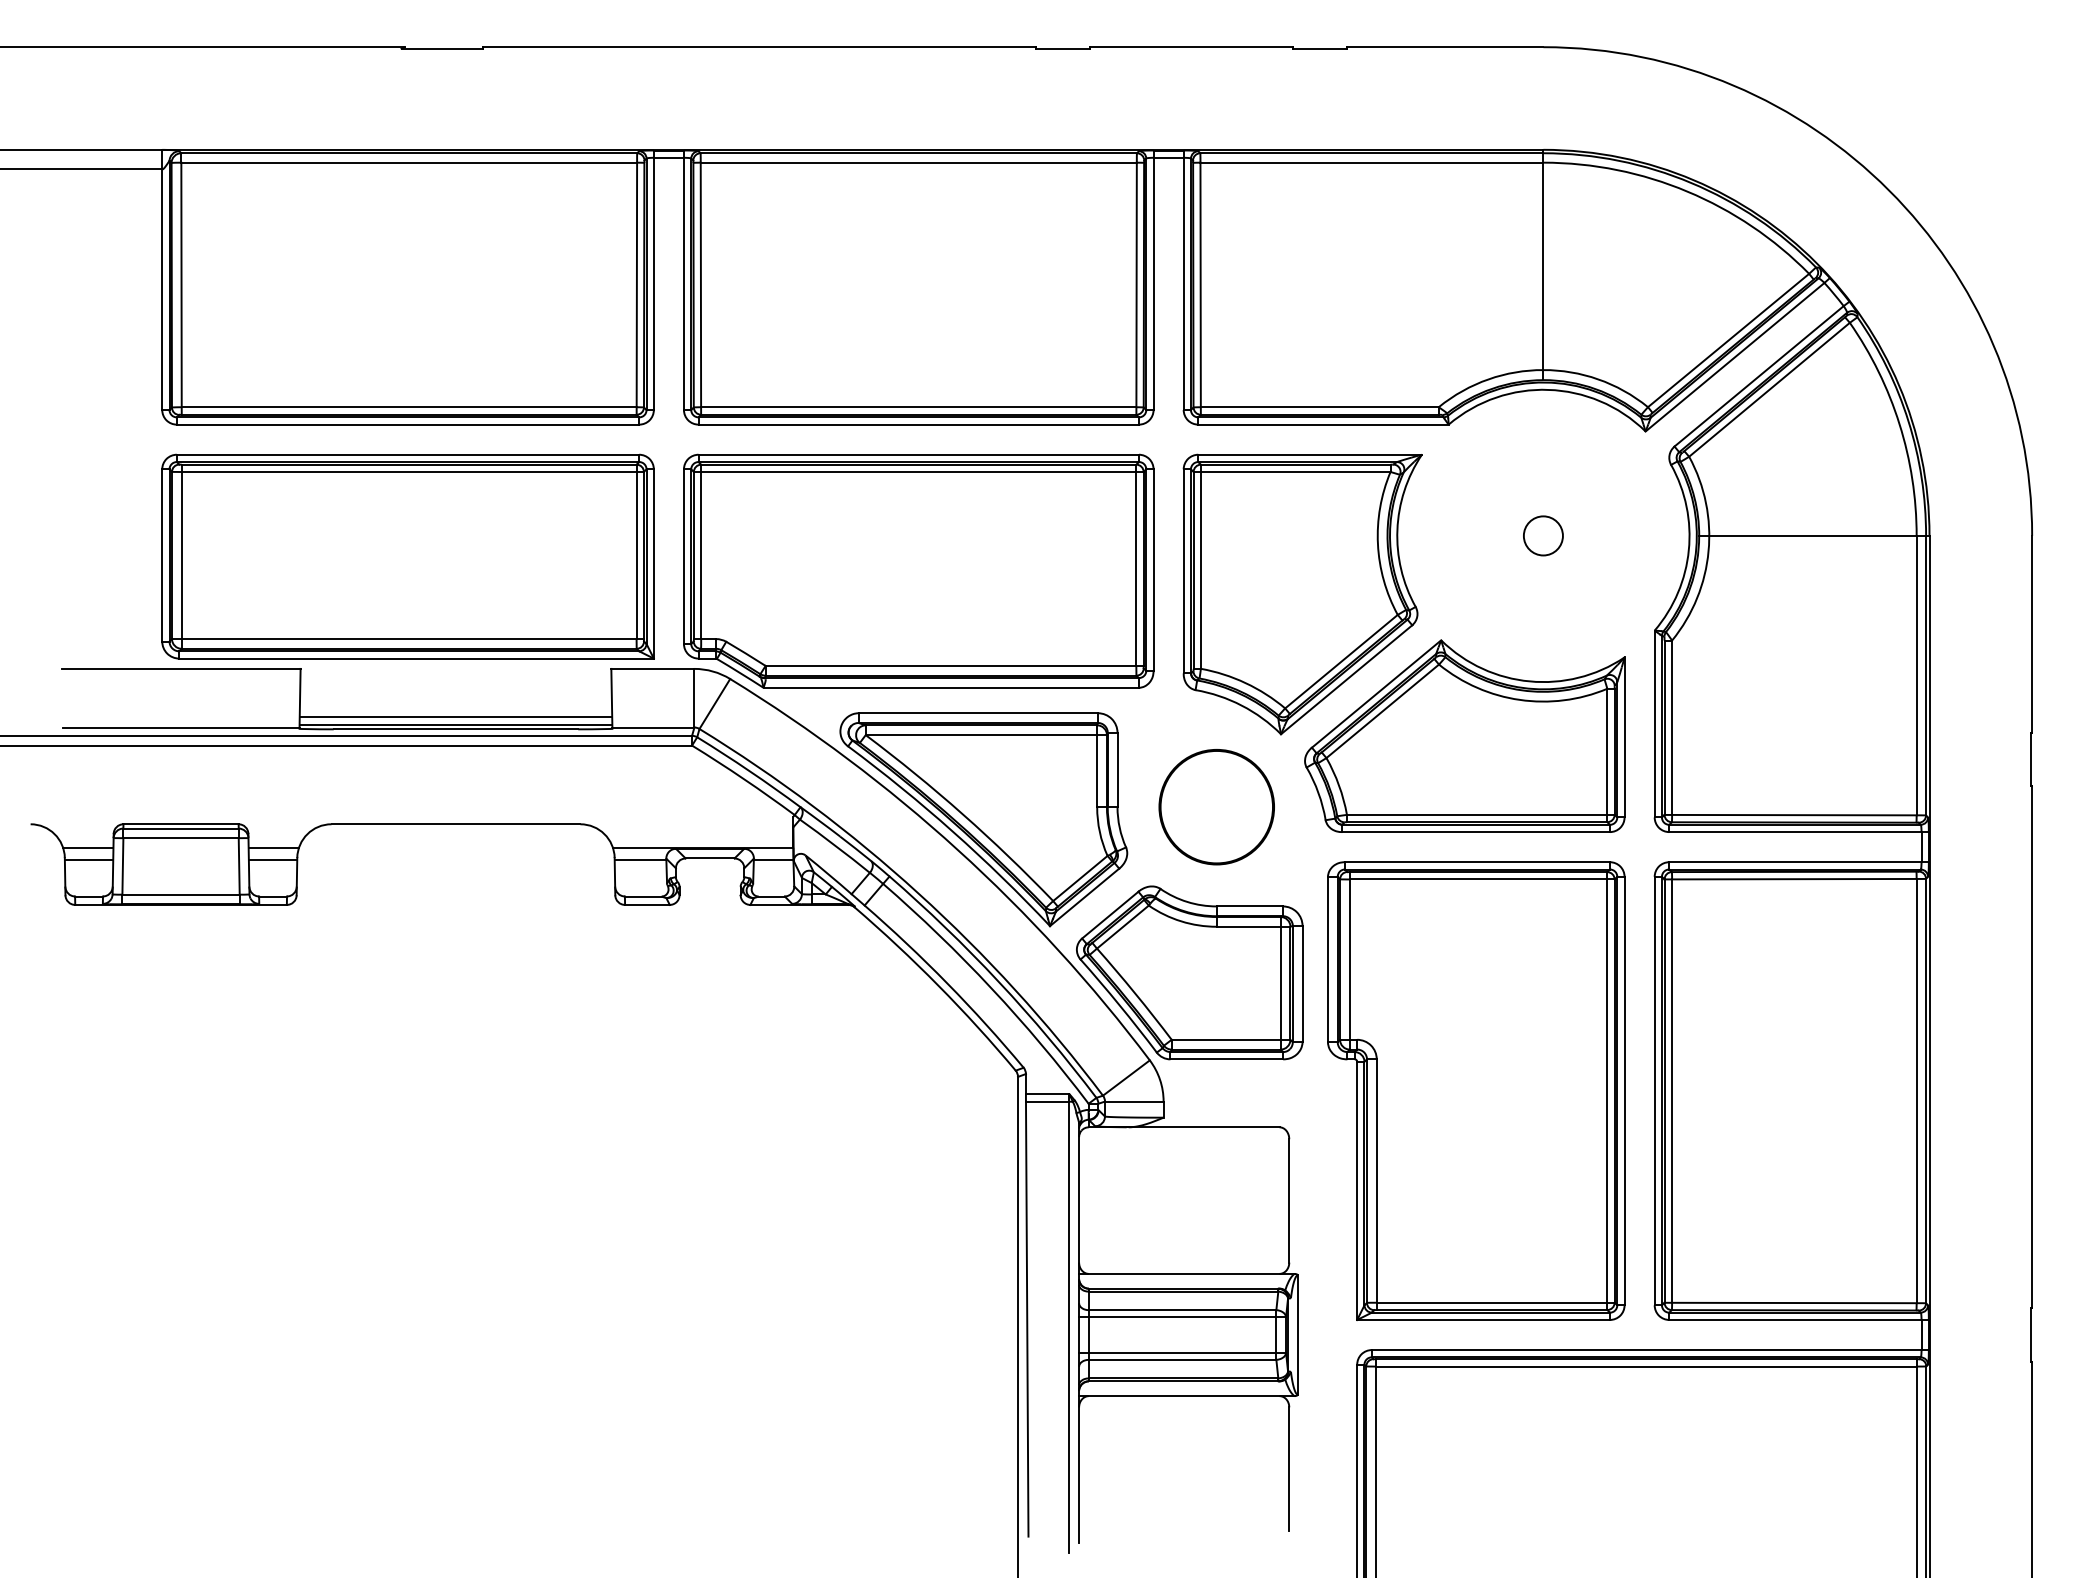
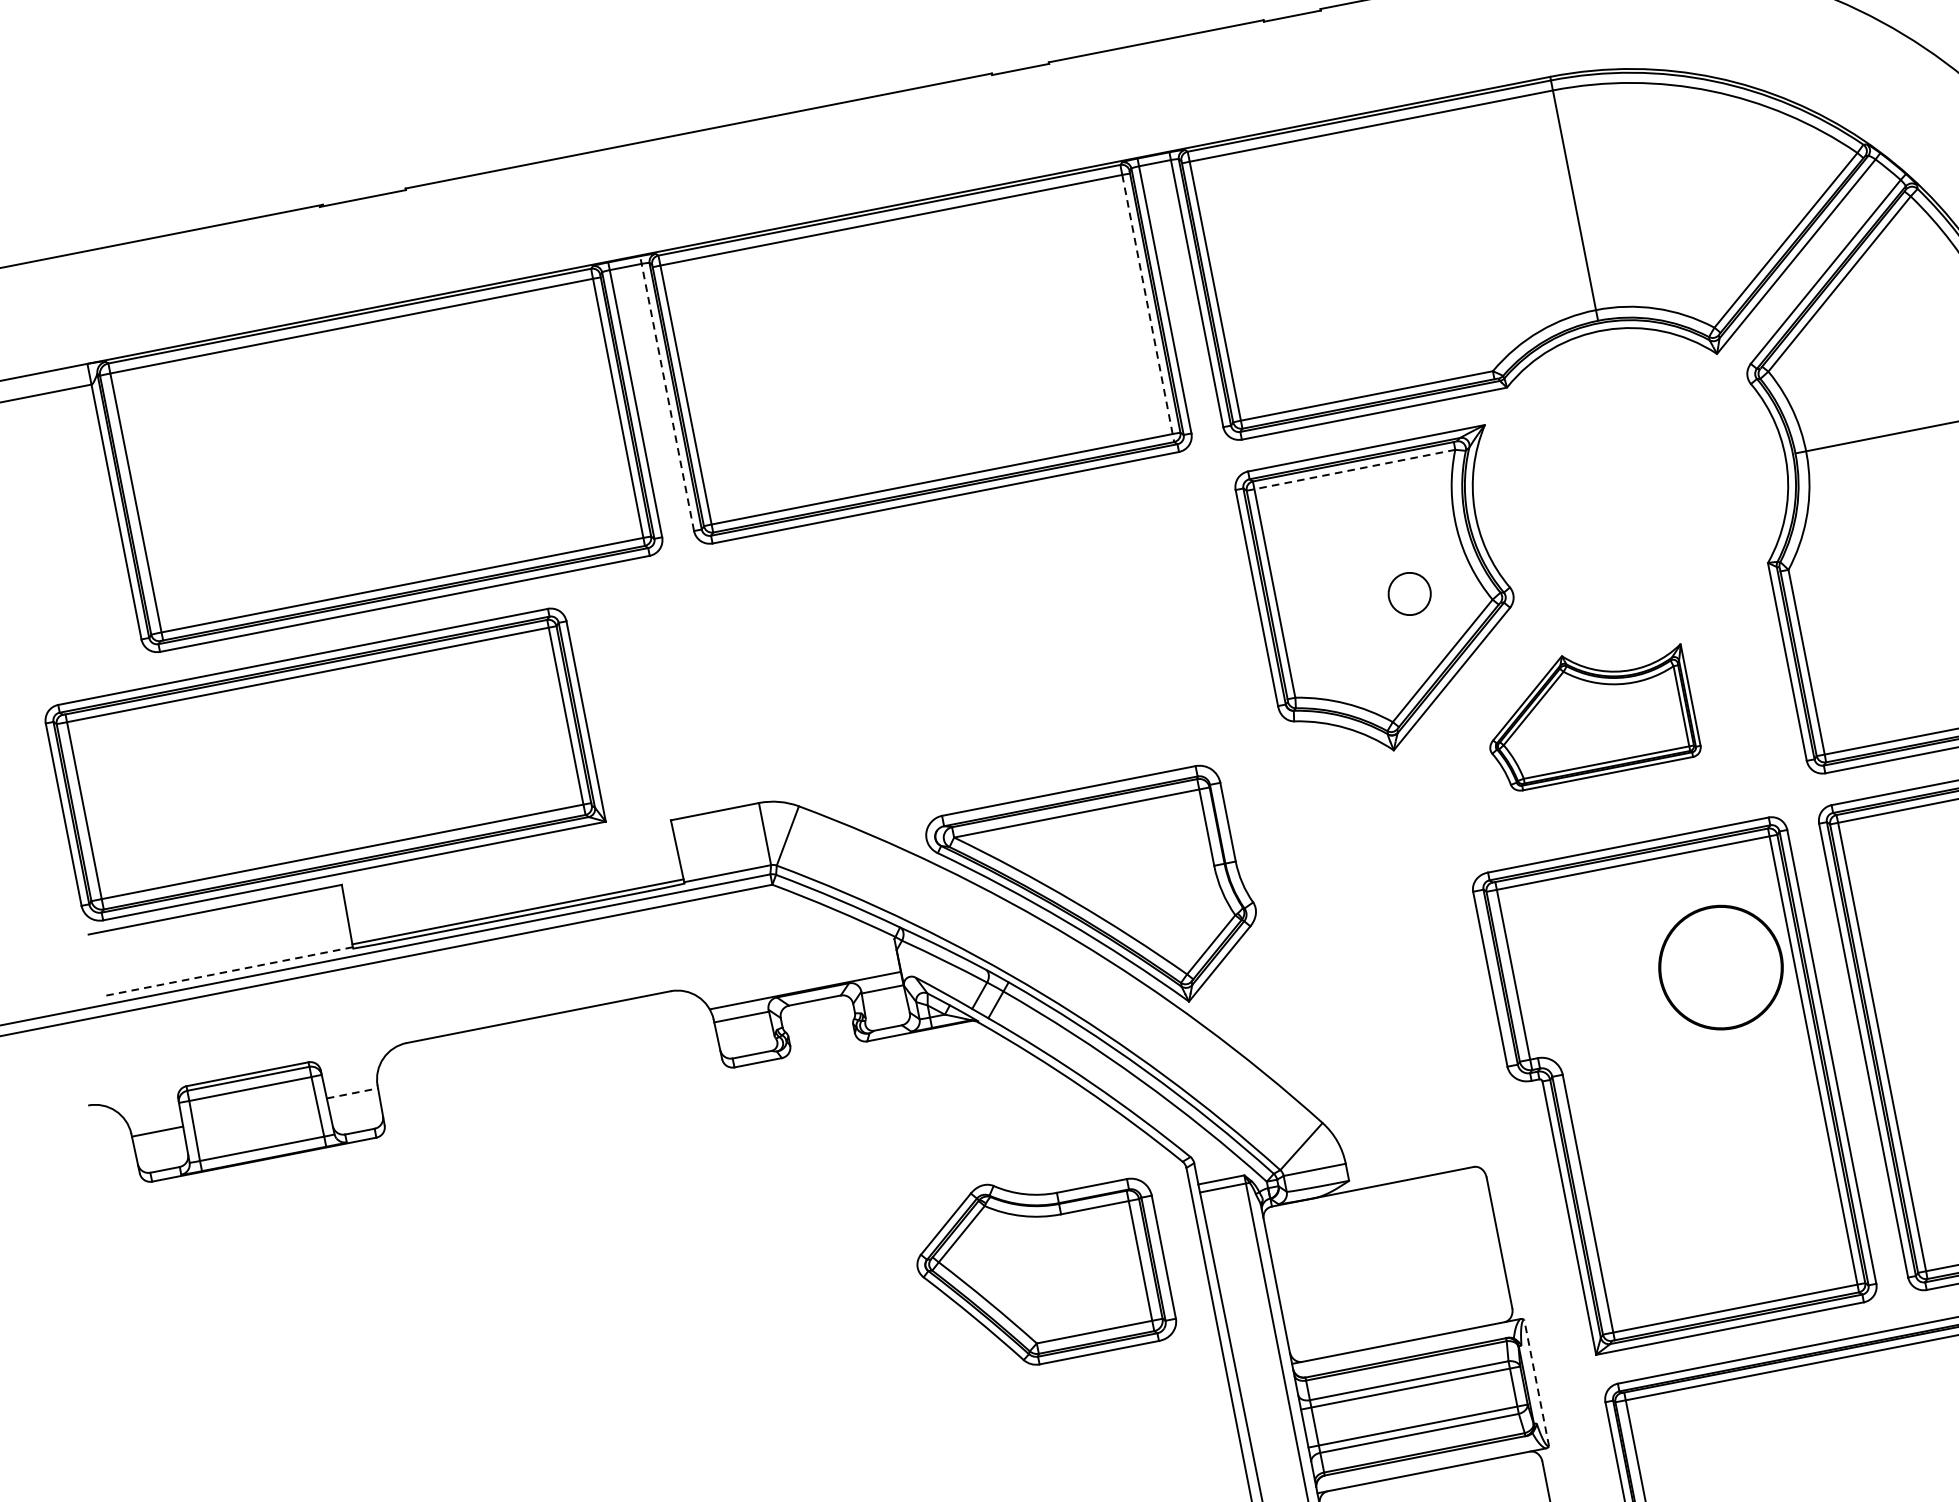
line: (683, 280) -> (666, 393), solid -> dashed
line: (1136, 289) -> (1148, 309), solid -> dashed
line: (1292, 472) -> (1351, 470), solid -> dashed
circle: (1543, 535) -> (1409, 593), moved
part: (407, 556) -> (323, 764), moved
part: (918, 570) -> (975, 652), removed
line: (455, 716) -> (515, 903), removed
line: (181, 727) -> (227, 971), solid -> dashed
part: (1464, 735) -> (1588, 713), size x0.6
part: (1216, 807) -> (1720, 968), moved
line: (88, 847) -> (154, 1118), removed
line: (273, 847) -> (350, 1079), removed
line: (273, 860) -> (352, 1093), solid -> dashed
part: (1189, 972) -> (1041, 1268), moved
line: (1298, 1335) -> (1537, 1383), solid -> dashed

